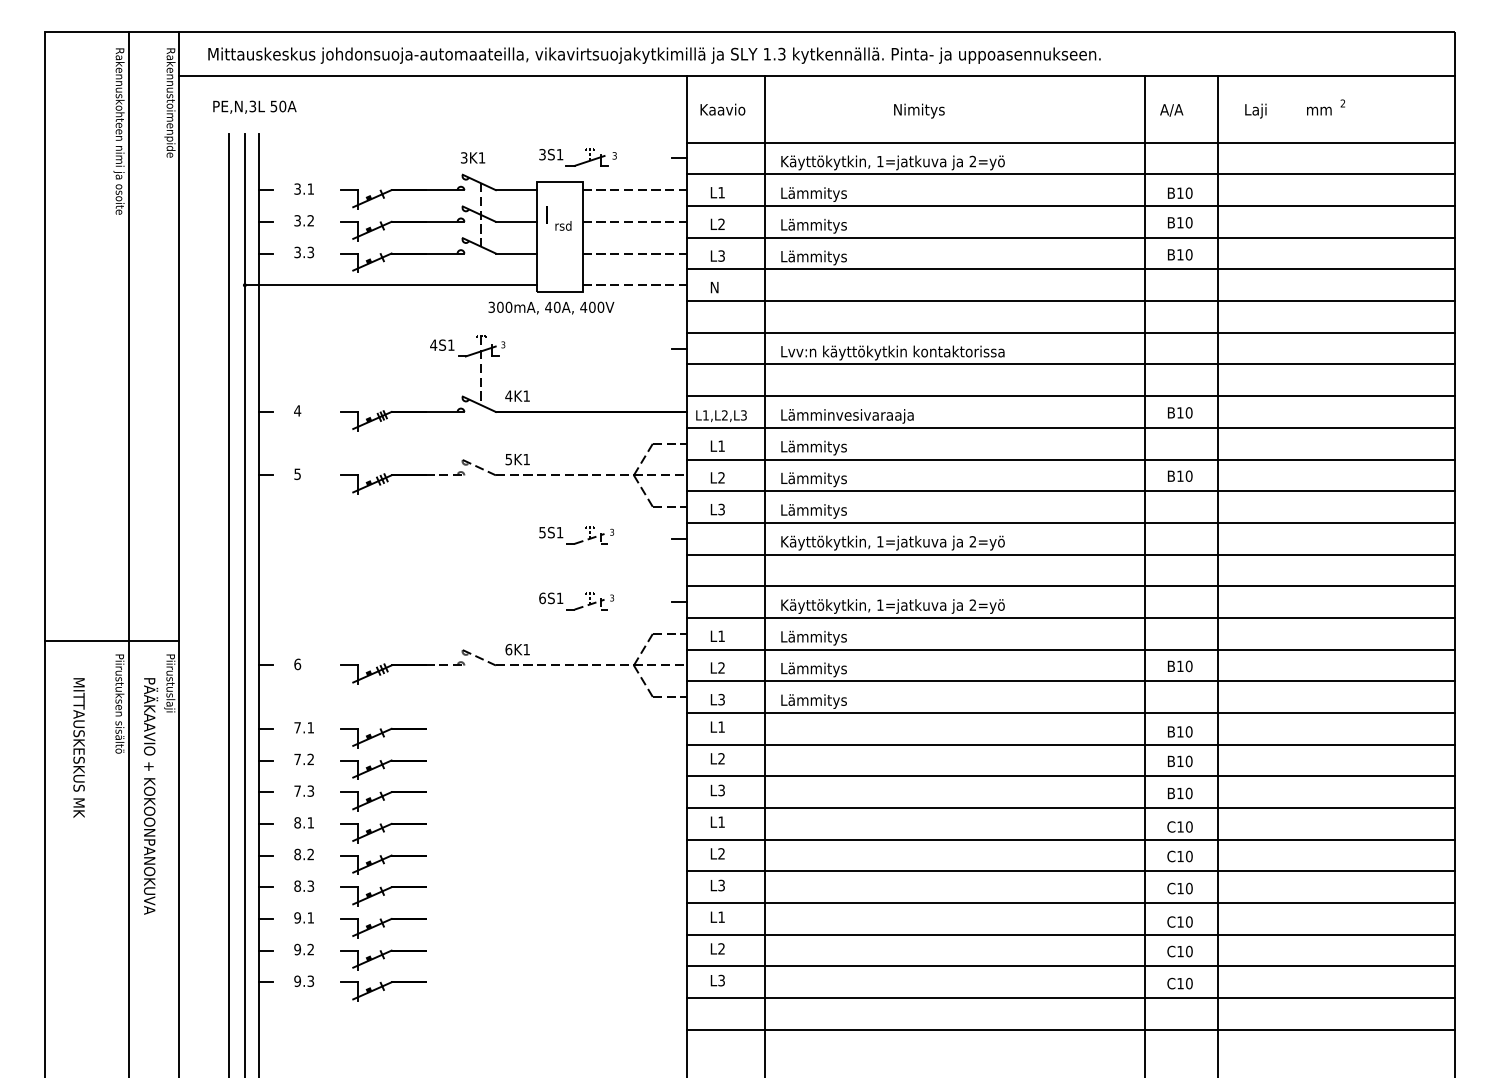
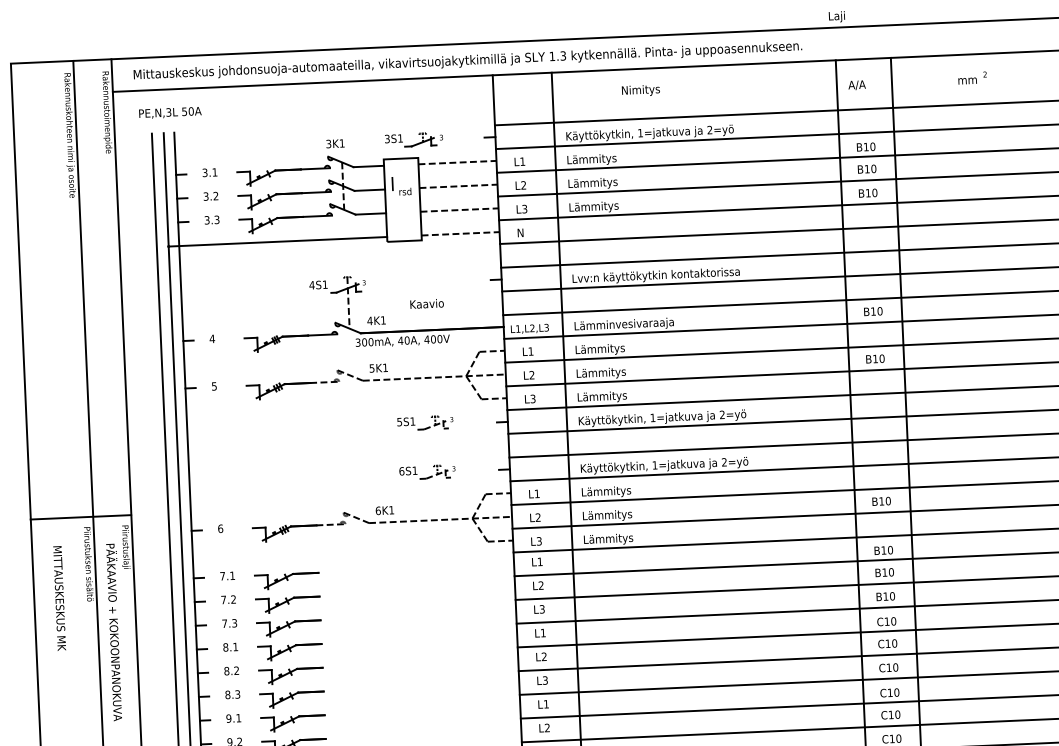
text: (722, 109) -> (426, 303), moved
text: (919, 110) -> (641, 90), moved
text: (1255, 110) -> (836, 16), moved
text: (551, 307) -> (402, 340), moved

